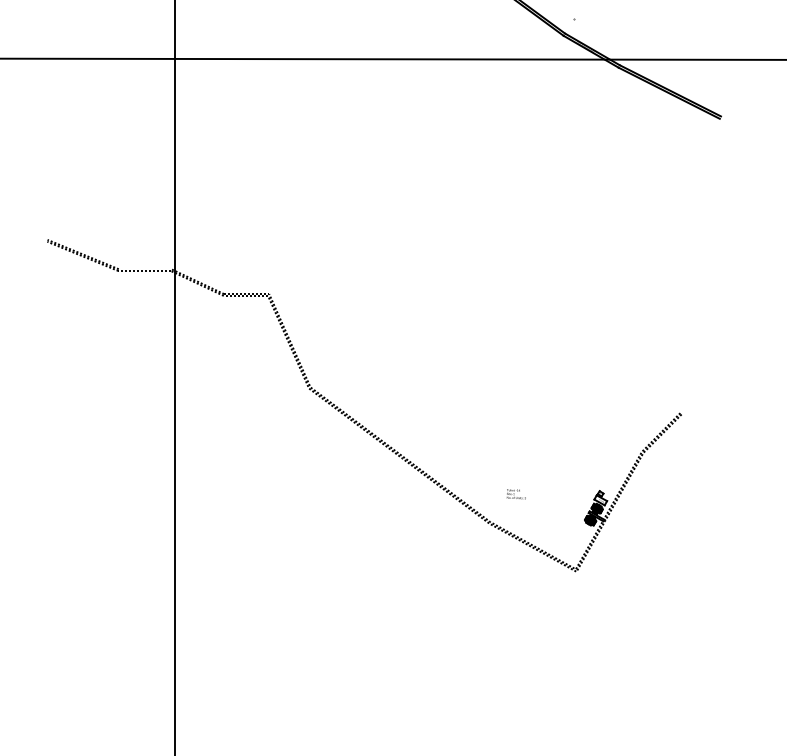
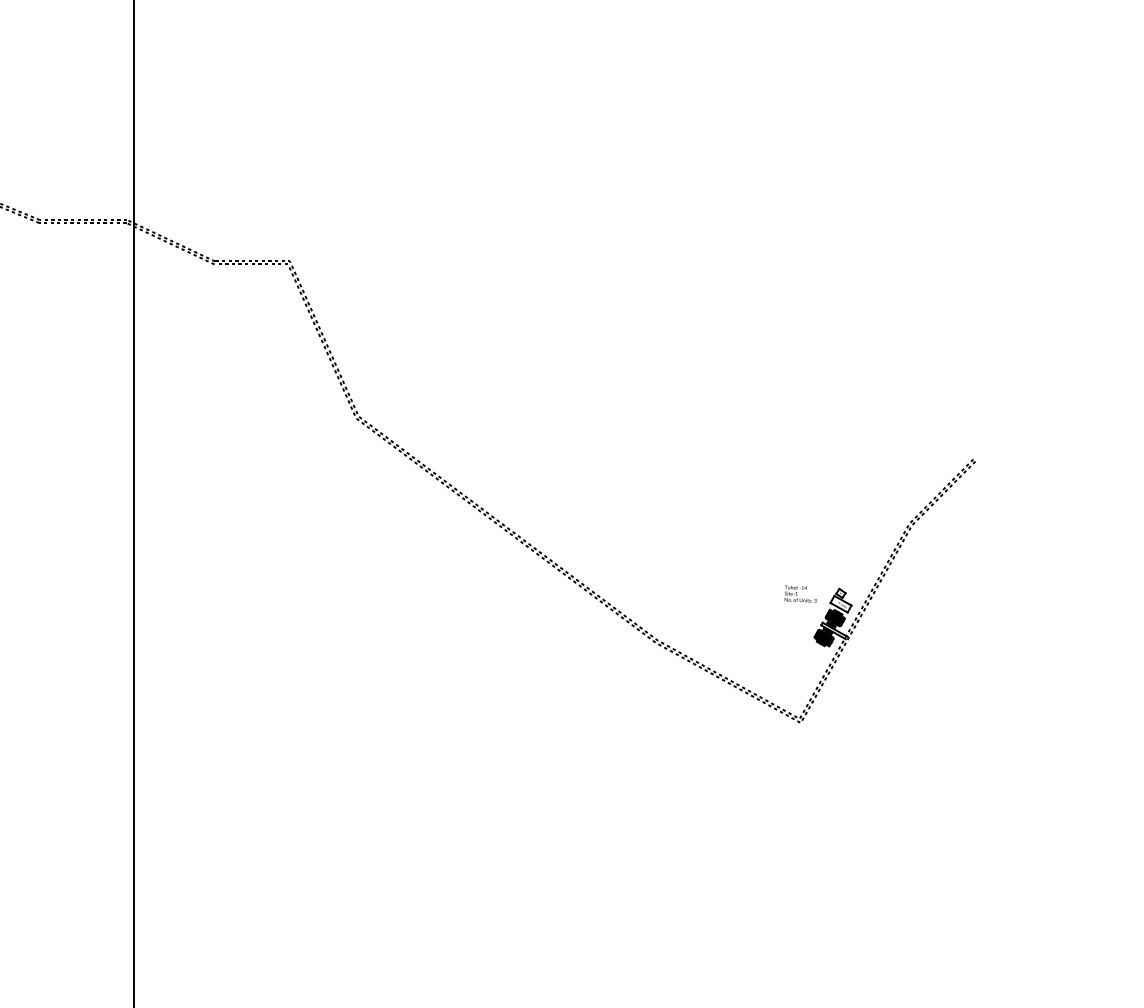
line: (144, 269) -> (82, 220), added
text: (515, 494) -> (799, 594), moved

